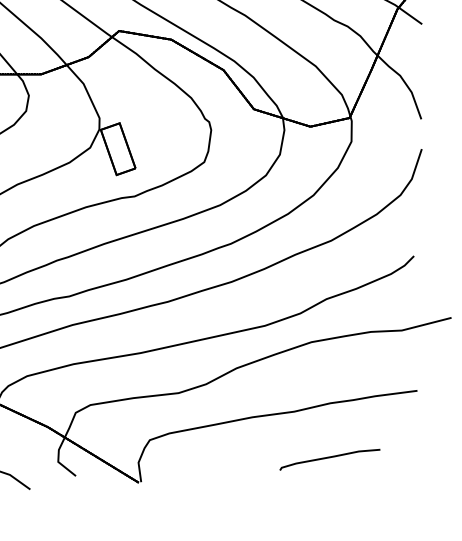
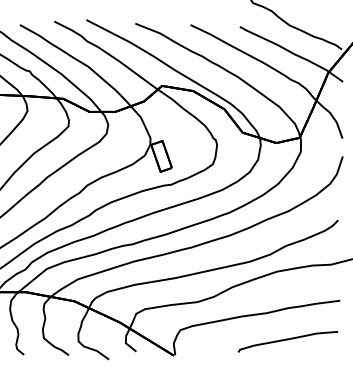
part: (329, 459) -> (287, 341), size x1.67

